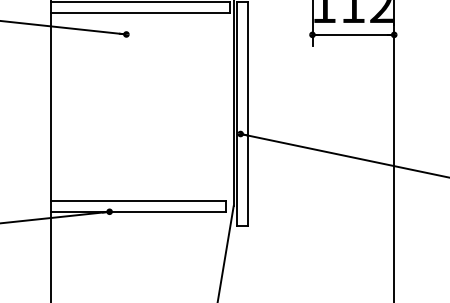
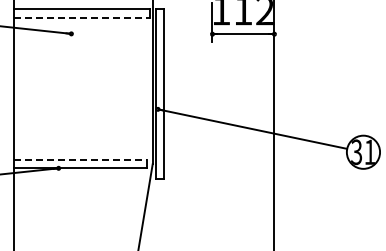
line: (141, 12) -> (82, 17), solid -> dashed
line: (139, 201) -> (81, 160), solid -> dashed

